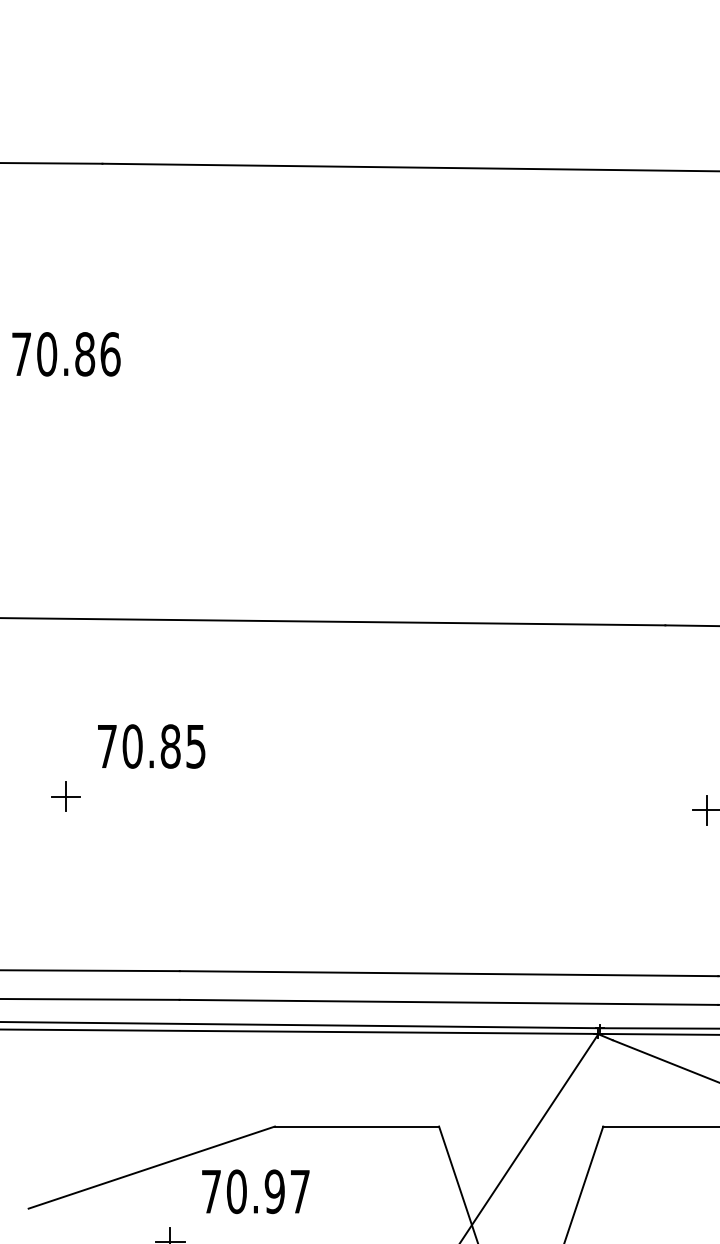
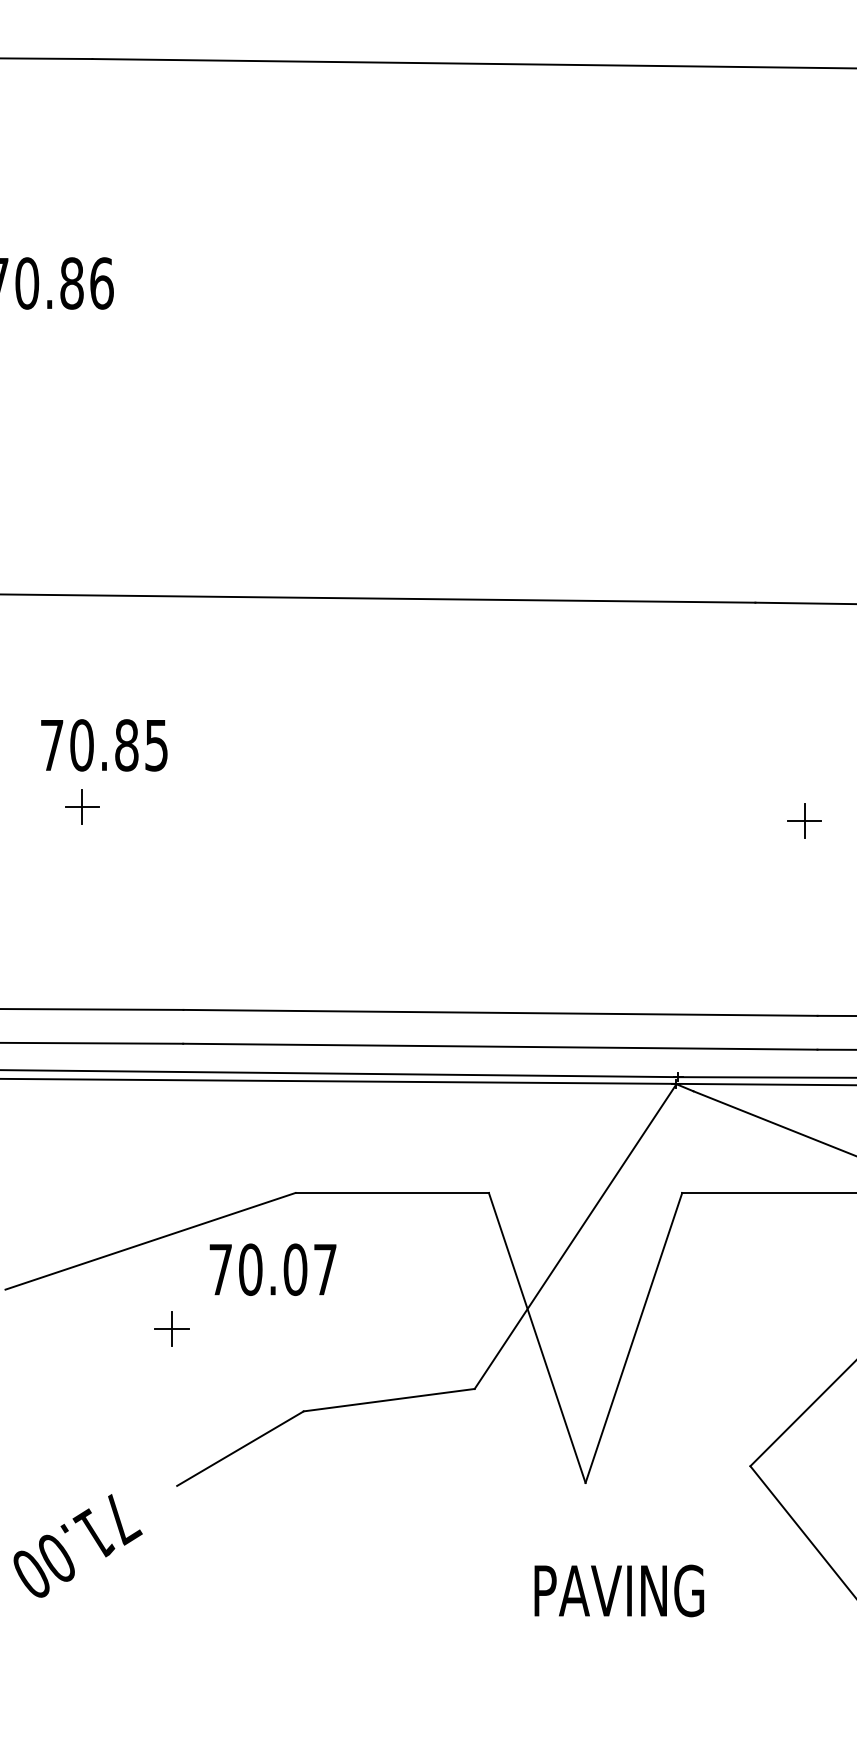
text: (151, 746) -> (104, 745), moved
part: (65, 796) -> (82, 806), moved
text: (274, 1191) -> (295, 1269), 70.97 -> 70.07

